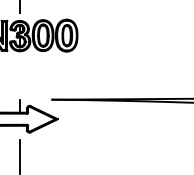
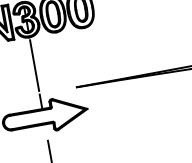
line: (20, 75) -> (34, 65), added

